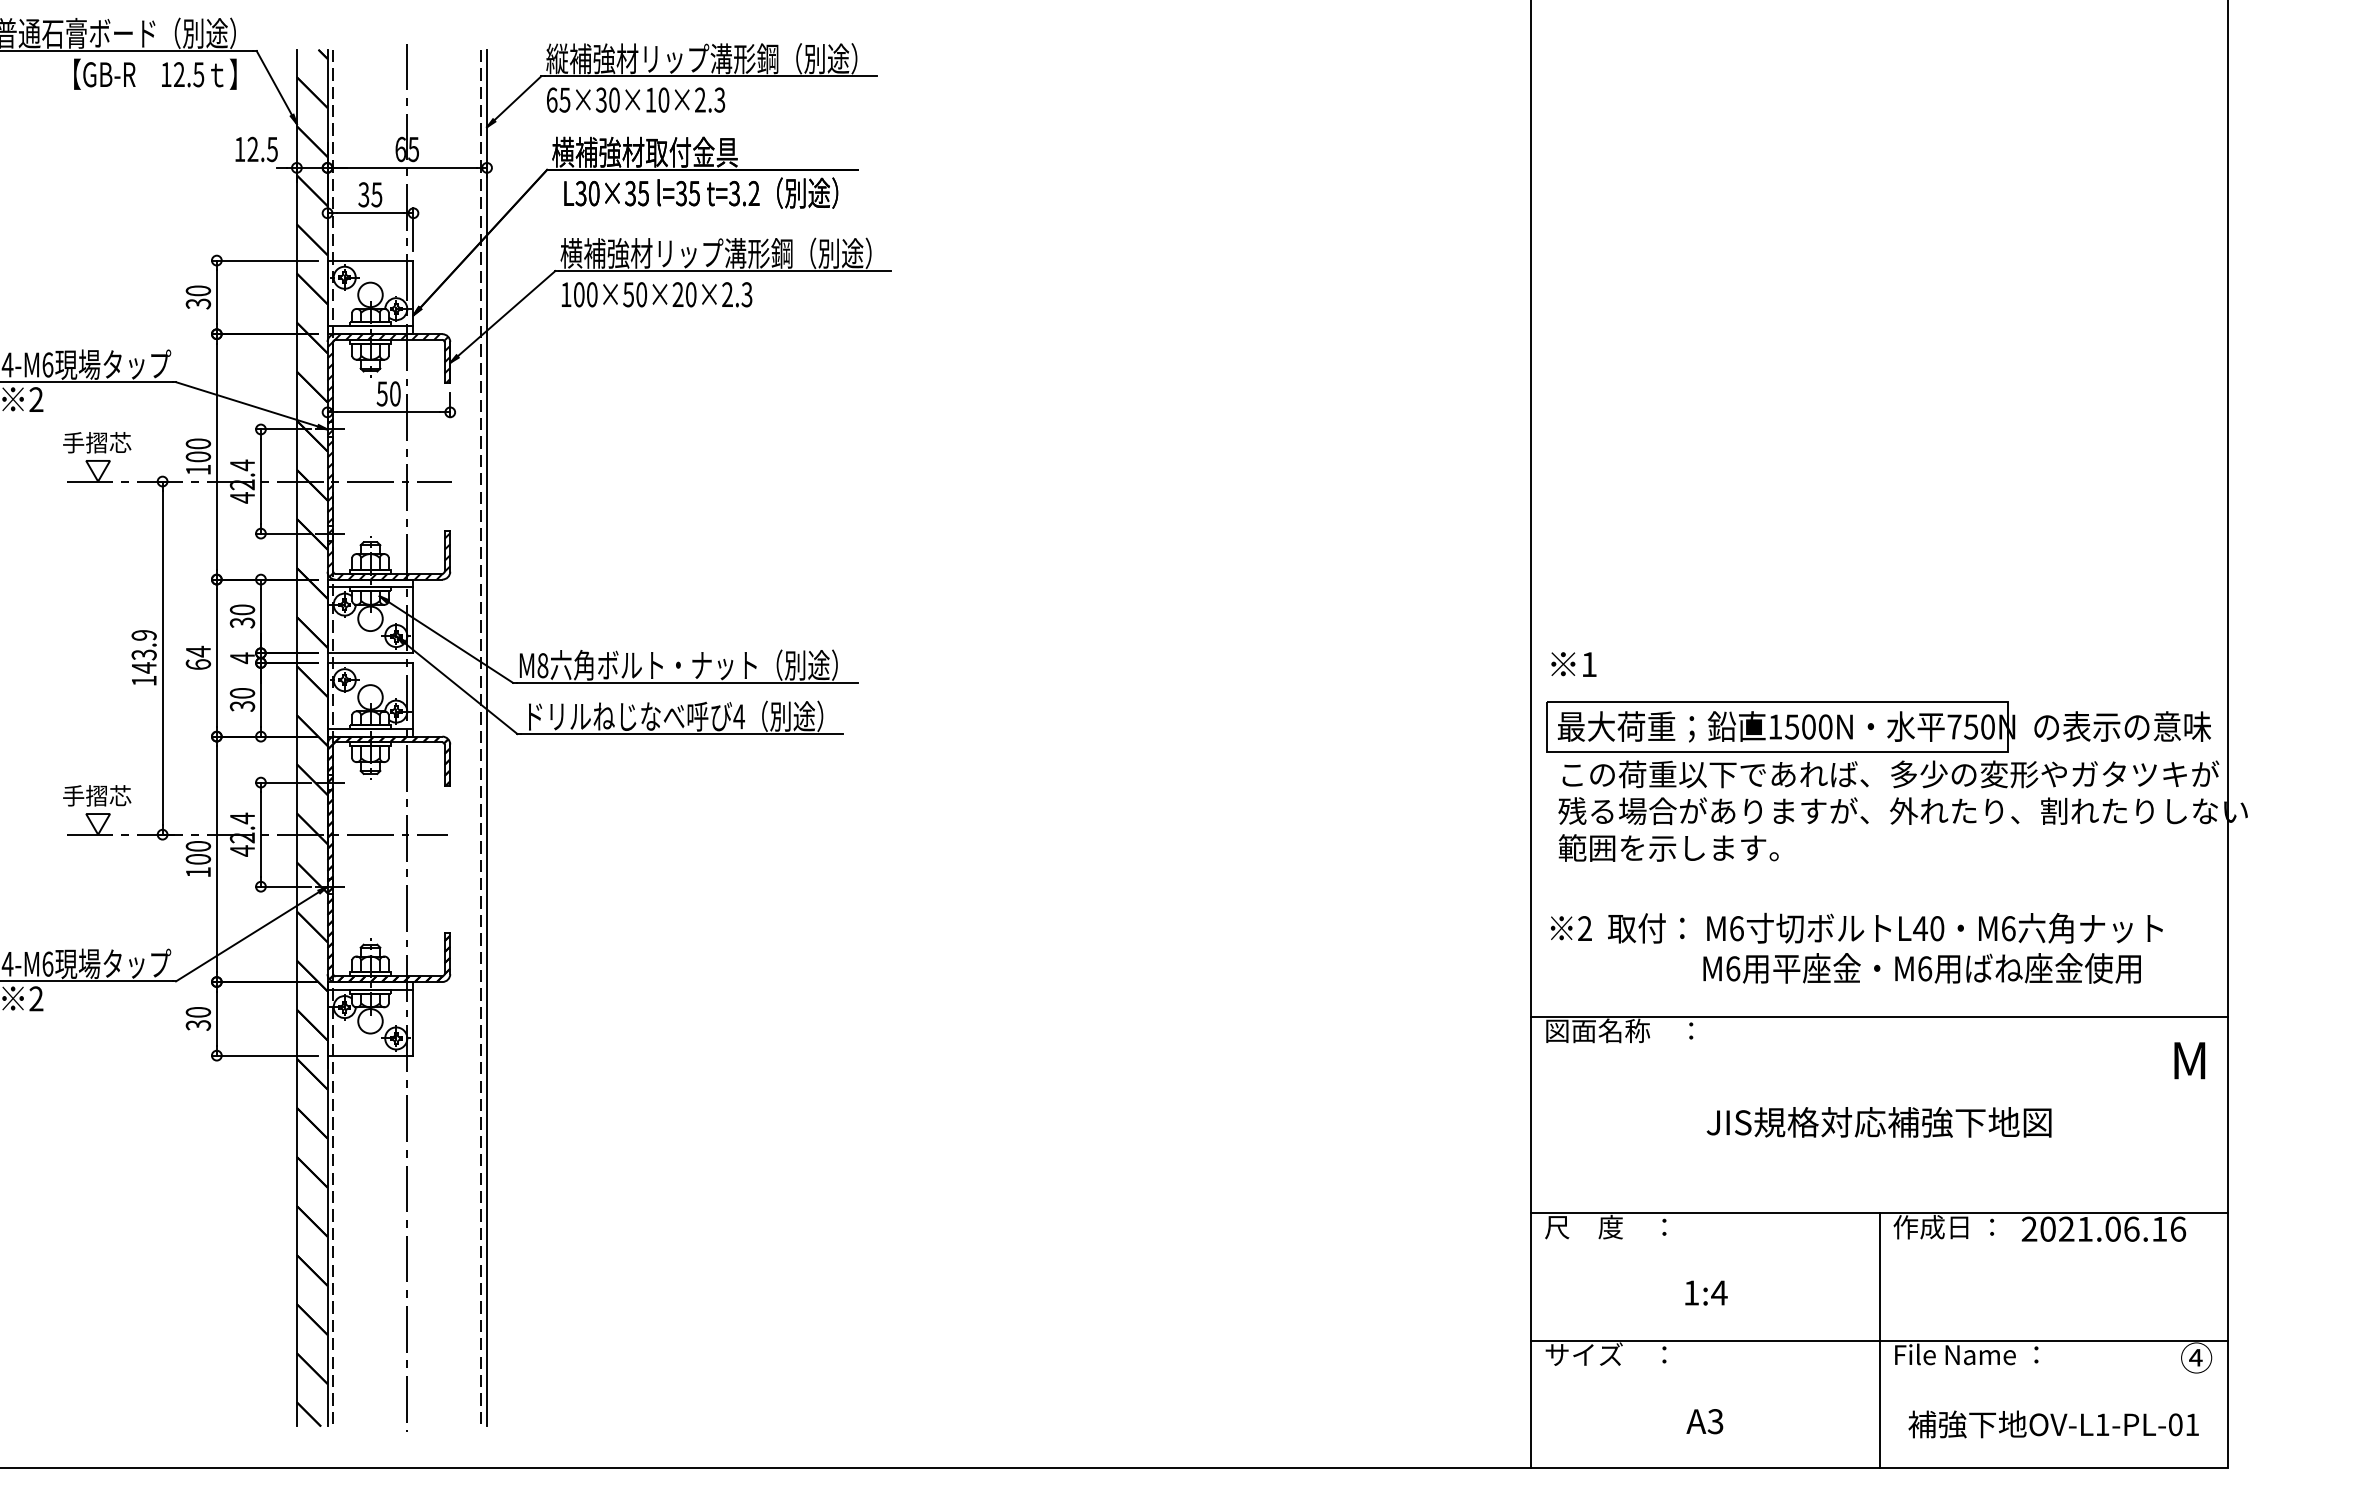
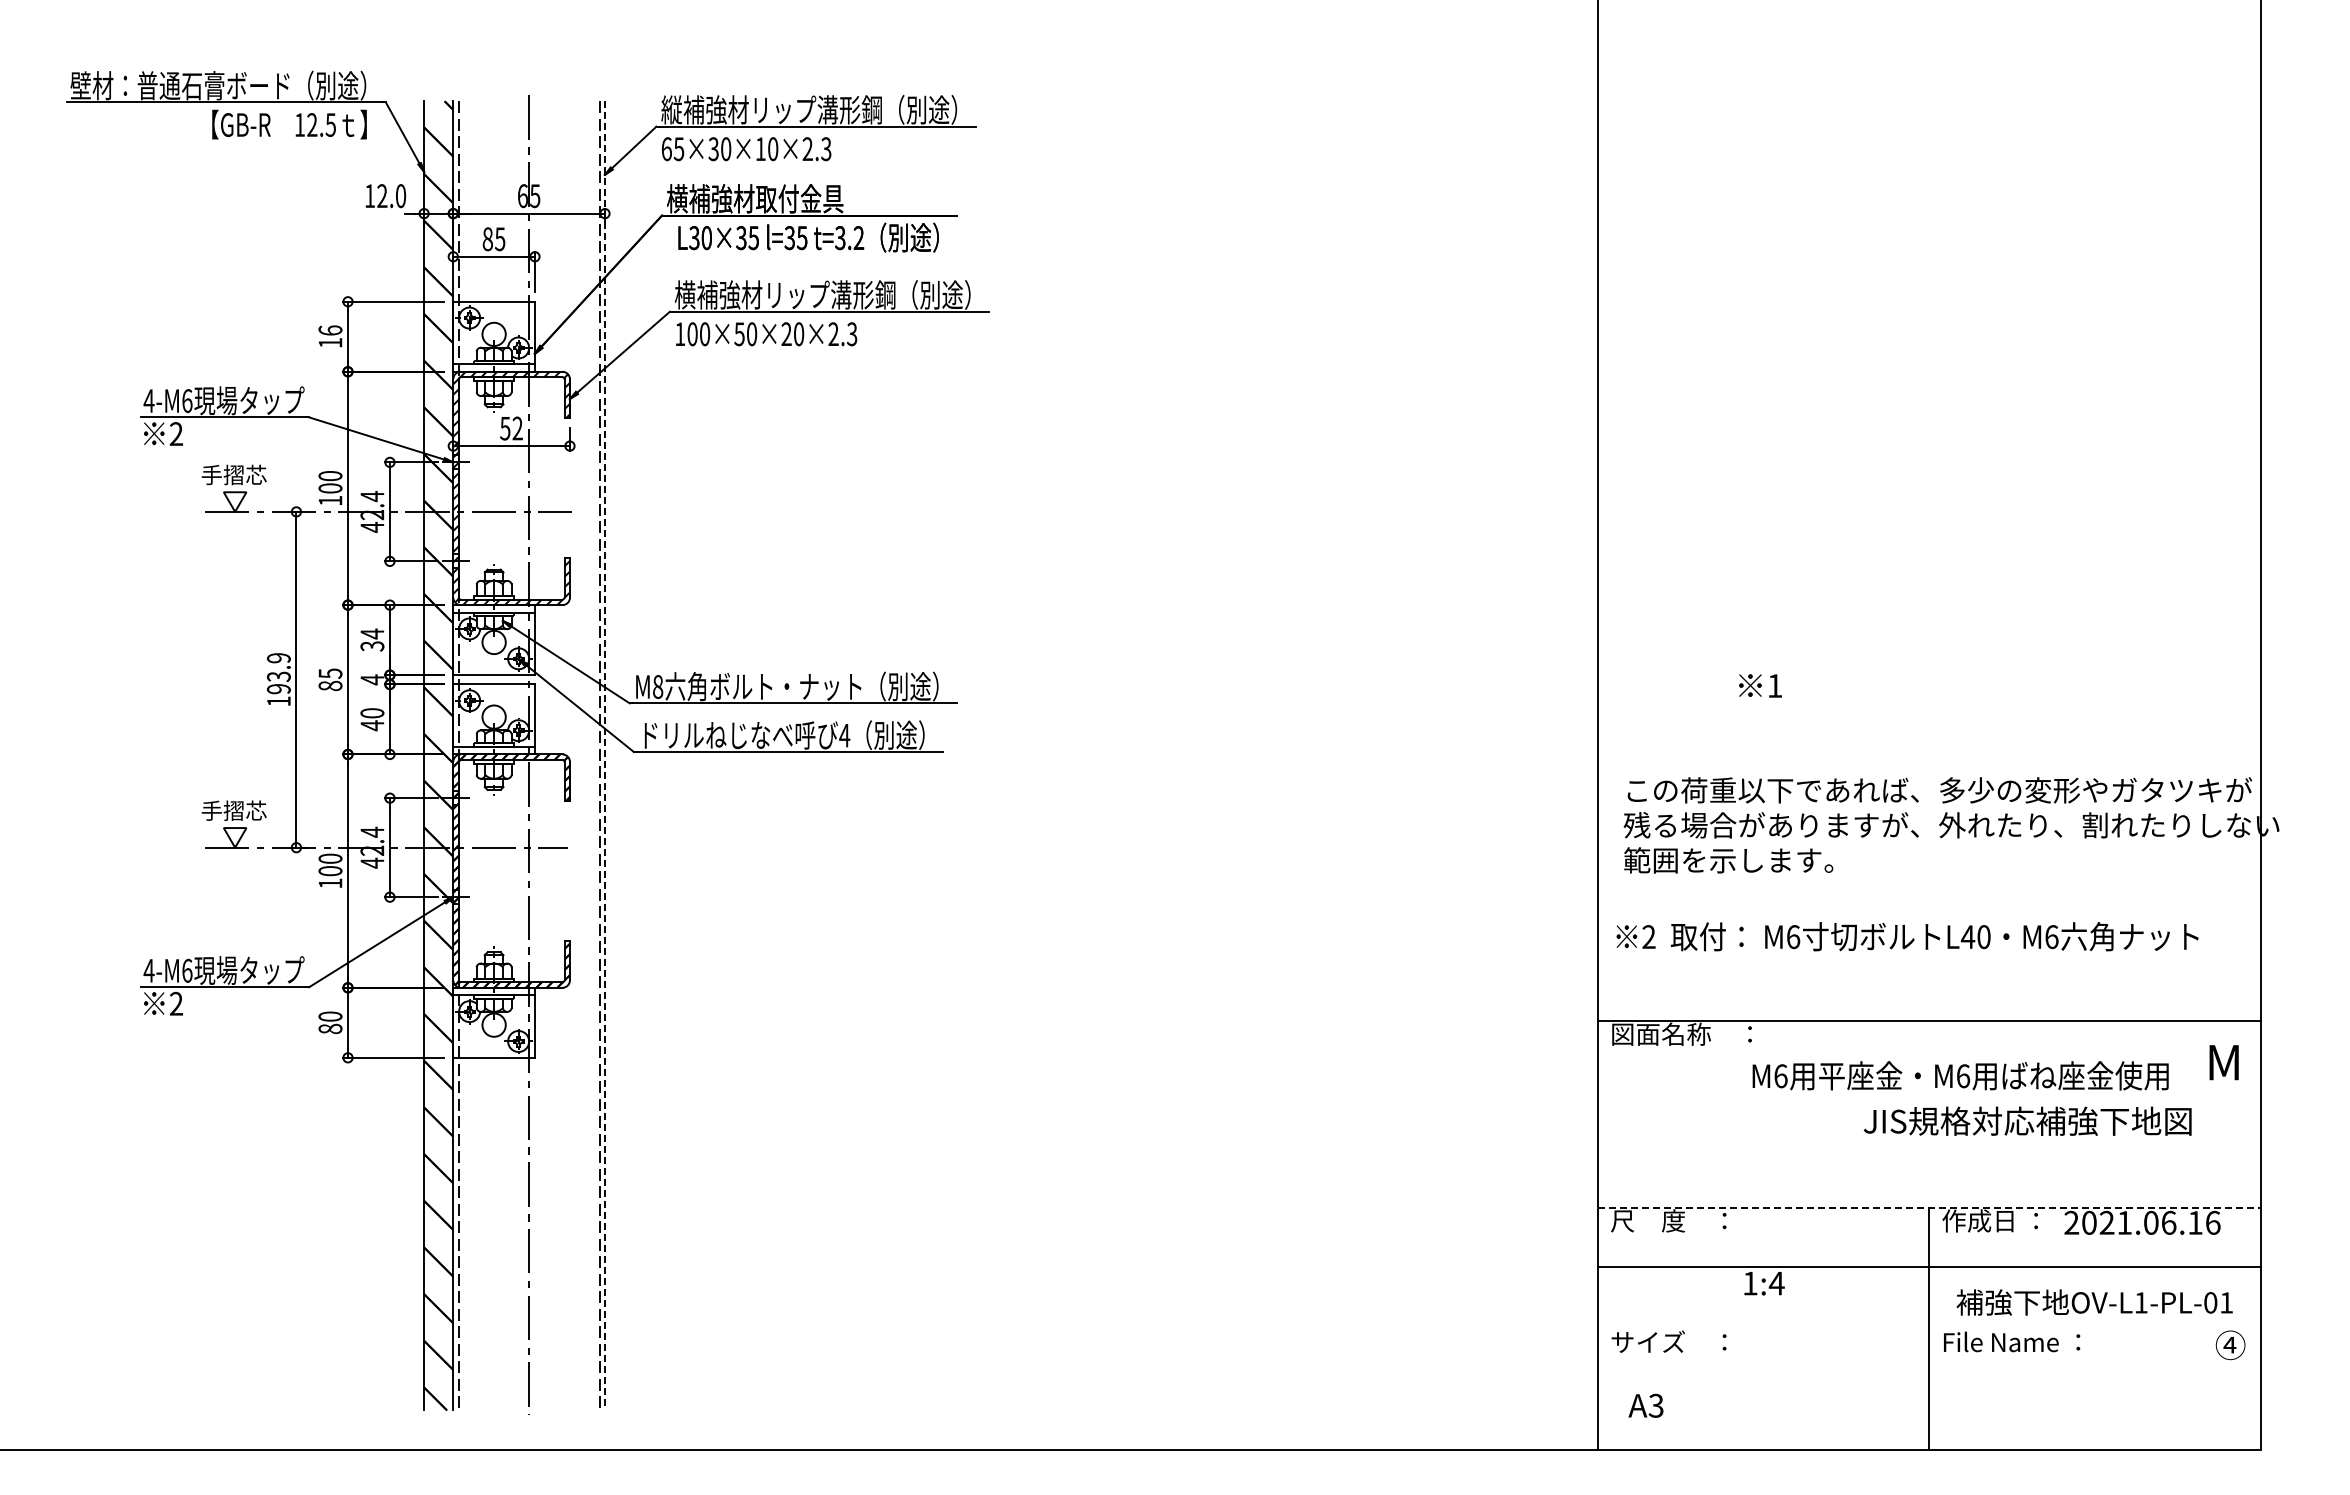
text: (272, 148) -> (400, 195), 12.5 -> 12.0
text: (363, 195) -> (487, 239), 35 -> 85
text: (198, 297) -> (330, 336), 30 -> 16
text: (395, 393) -> (517, 428), 50 -> 52
text: (242, 609) -> (372, 633), 30 -> 34
text: (198, 657) -> (330, 679), 64 -> 85
text: (1573, 664) -> (1760, 685), moved
text: (143, 667) -> (278, 688), 143.9 -> 193.9
text: (242, 706) -> (372, 725), 30 -> 40
part: (1878, 726) -> (1928, 744), removed
line: (486, 737) -> (604, 755), solid -> dashed
text: (1922, 968) -> (1960, 1075), moved
text: (198, 1024) -> (330, 1028), 30 -> 80
text: (1878, 1121) -> (2027, 1120), moved
line: (1879, 1213) -> (1929, 1207), solid -> dashed
line: (1879, 1340) -> (1929, 1266), moved
text: (1704, 1421) -> (1645, 1405), moved
text: (2053, 1424) -> (2094, 1302), moved

